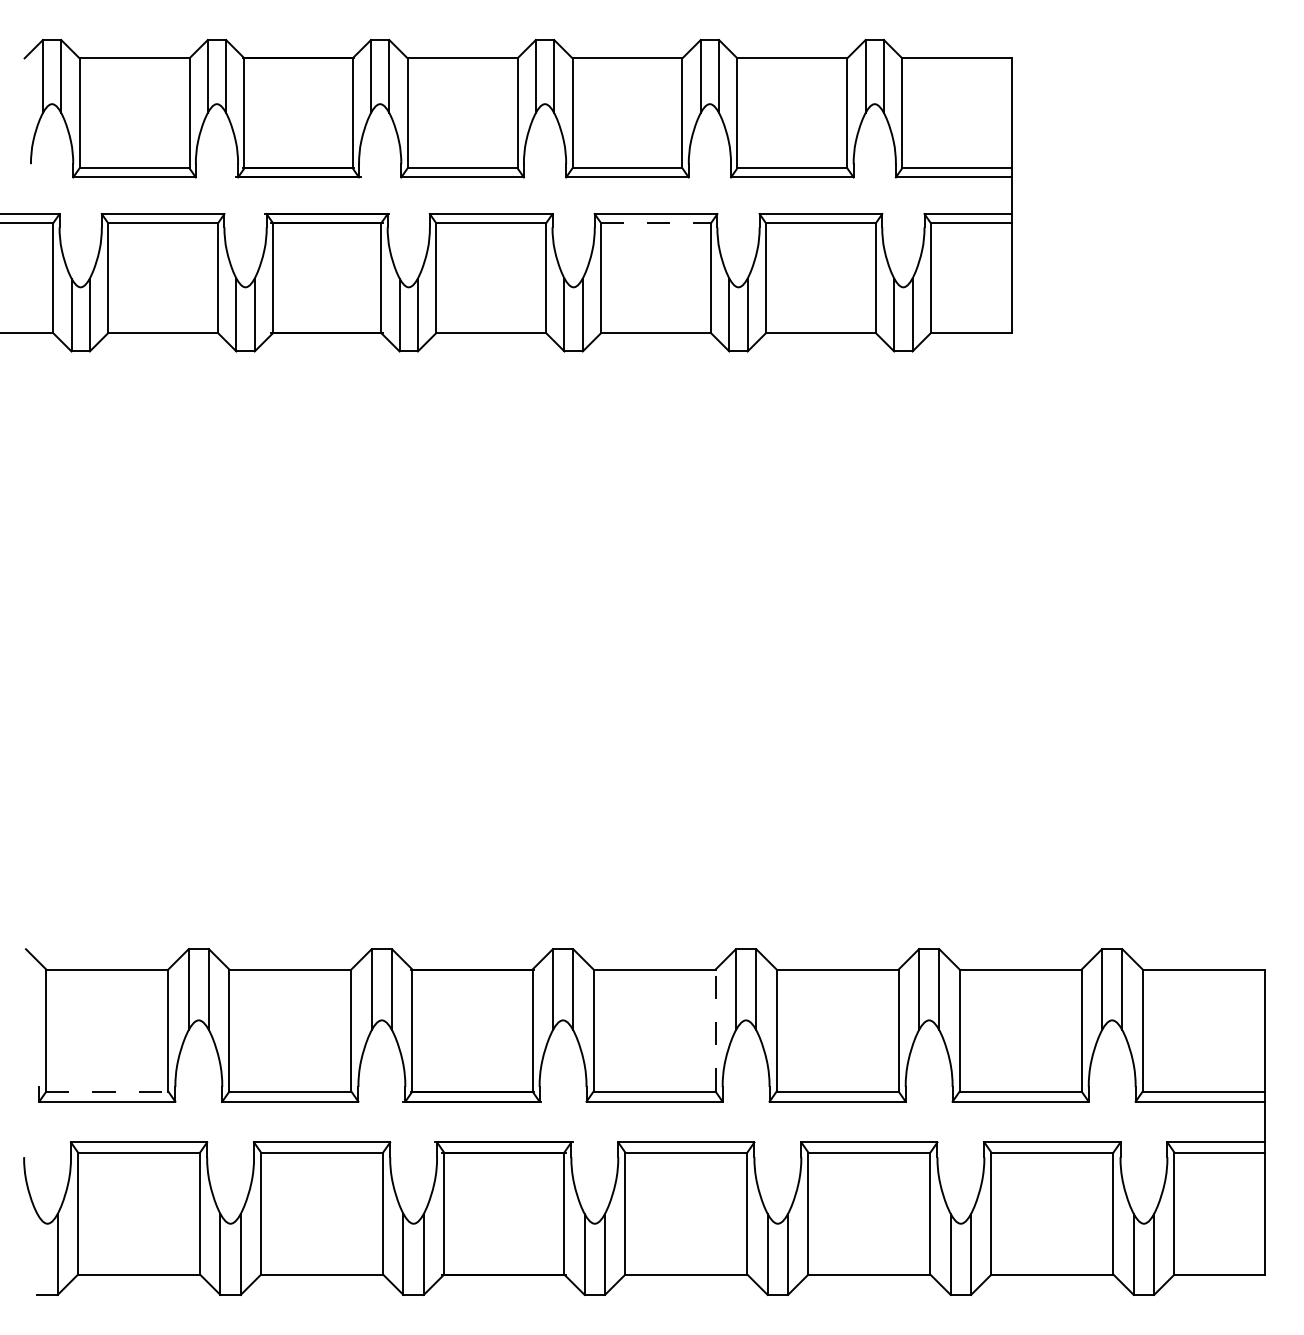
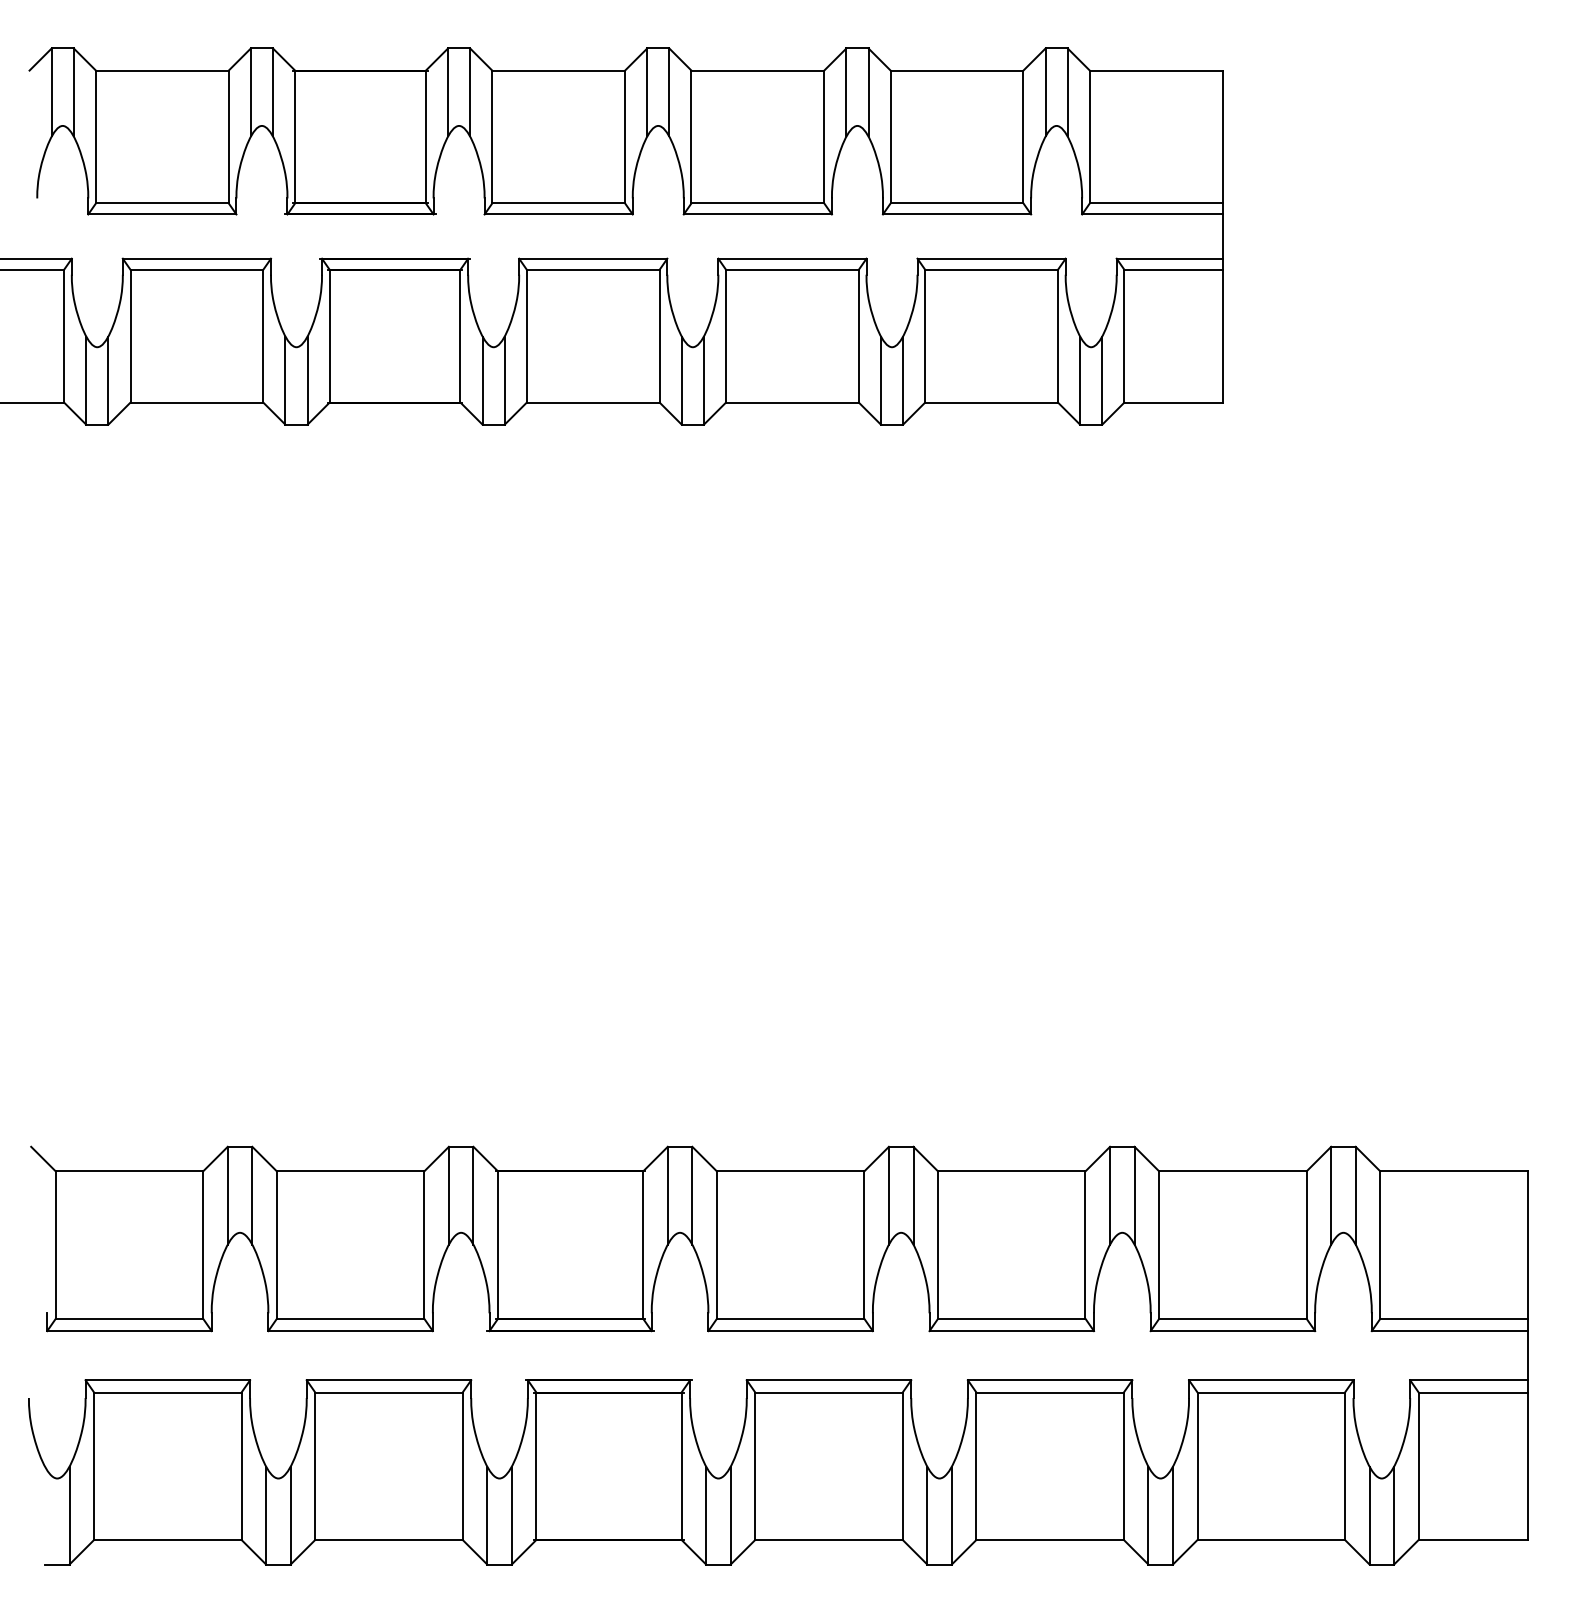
line: (656, 223) -> (792, 270), dashed -> solid
line: (715, 1030) -> (864, 1245), dashed -> solid
line: (107, 1091) -> (129, 1318), dashed -> solid

